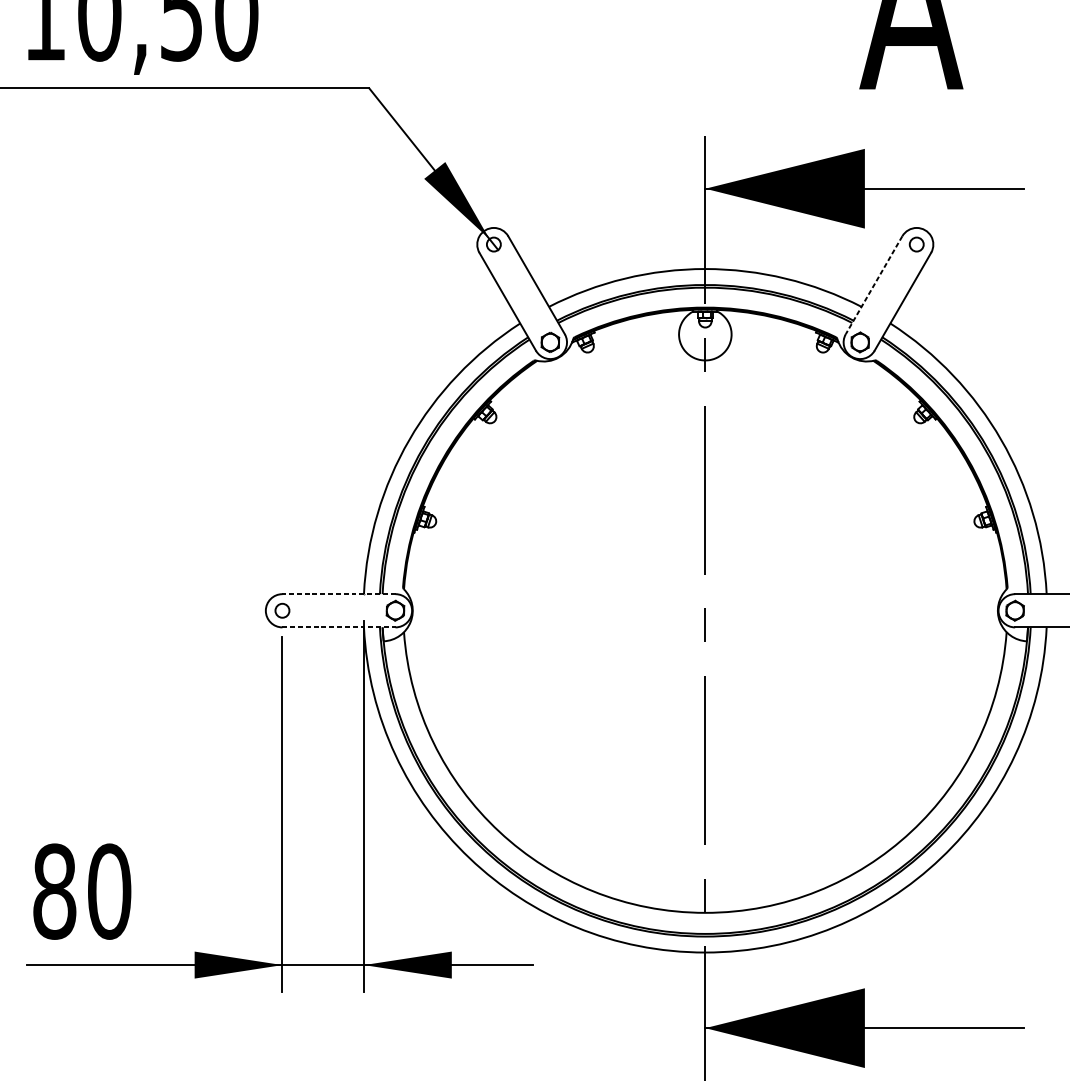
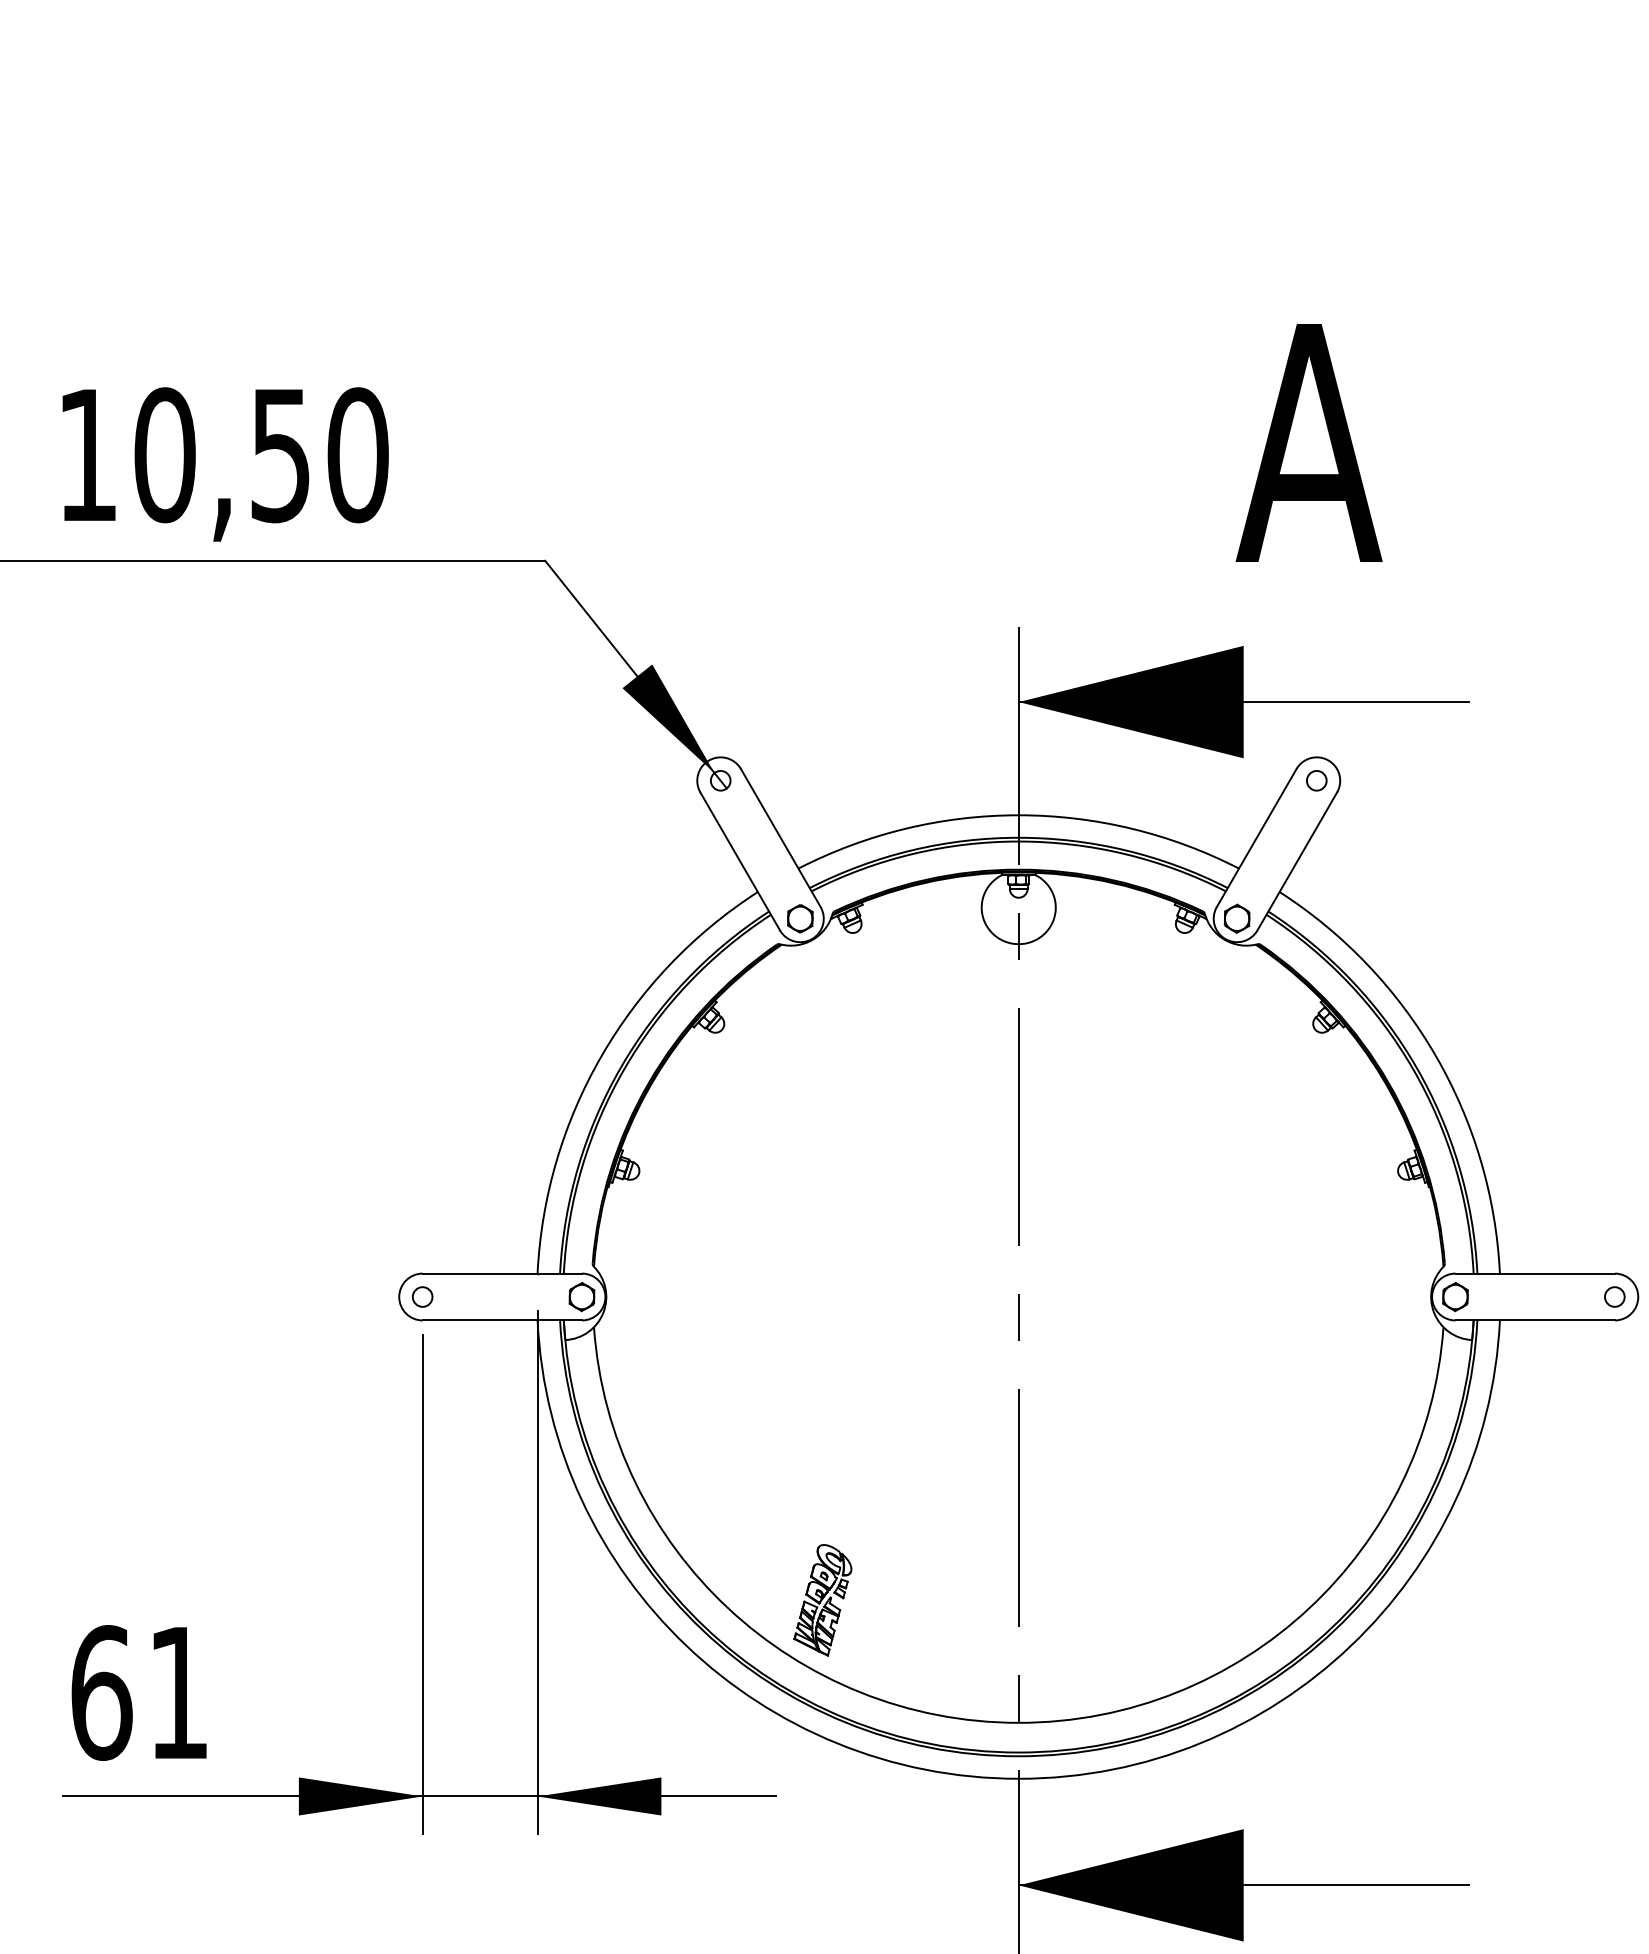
line: (873, 285) -> (1256, 838), dashed -> solid
line: (339, 594) -> (502, 1273), dashed -> solid
line: (339, 627) -> (502, 1320), dashed -> solid
part: (566, 826) -> (822, 1600), added
text: (82, 891) -> (140, 1692), 80 -> 61

